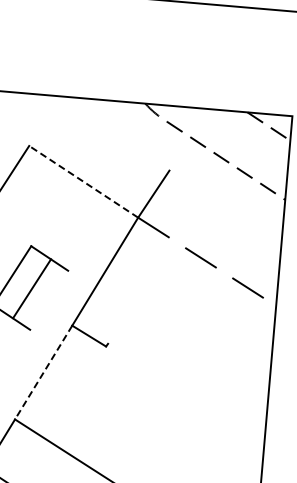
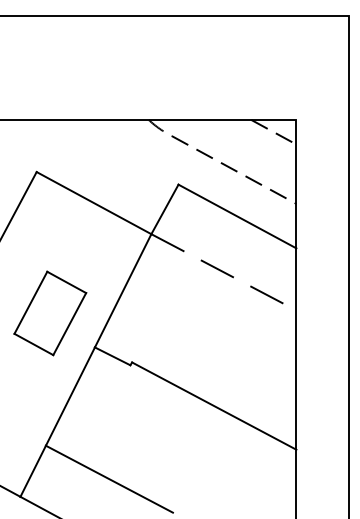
line: (83, 181) -> (93, 202), dashed -> solid
line: (225, 207) -> (237, 216), added
line: (31, 289) -> (69, 324), moved
line: (43, 372) -> (70, 396), dashed -> solid
line: (186, 393) -> (214, 405), added

